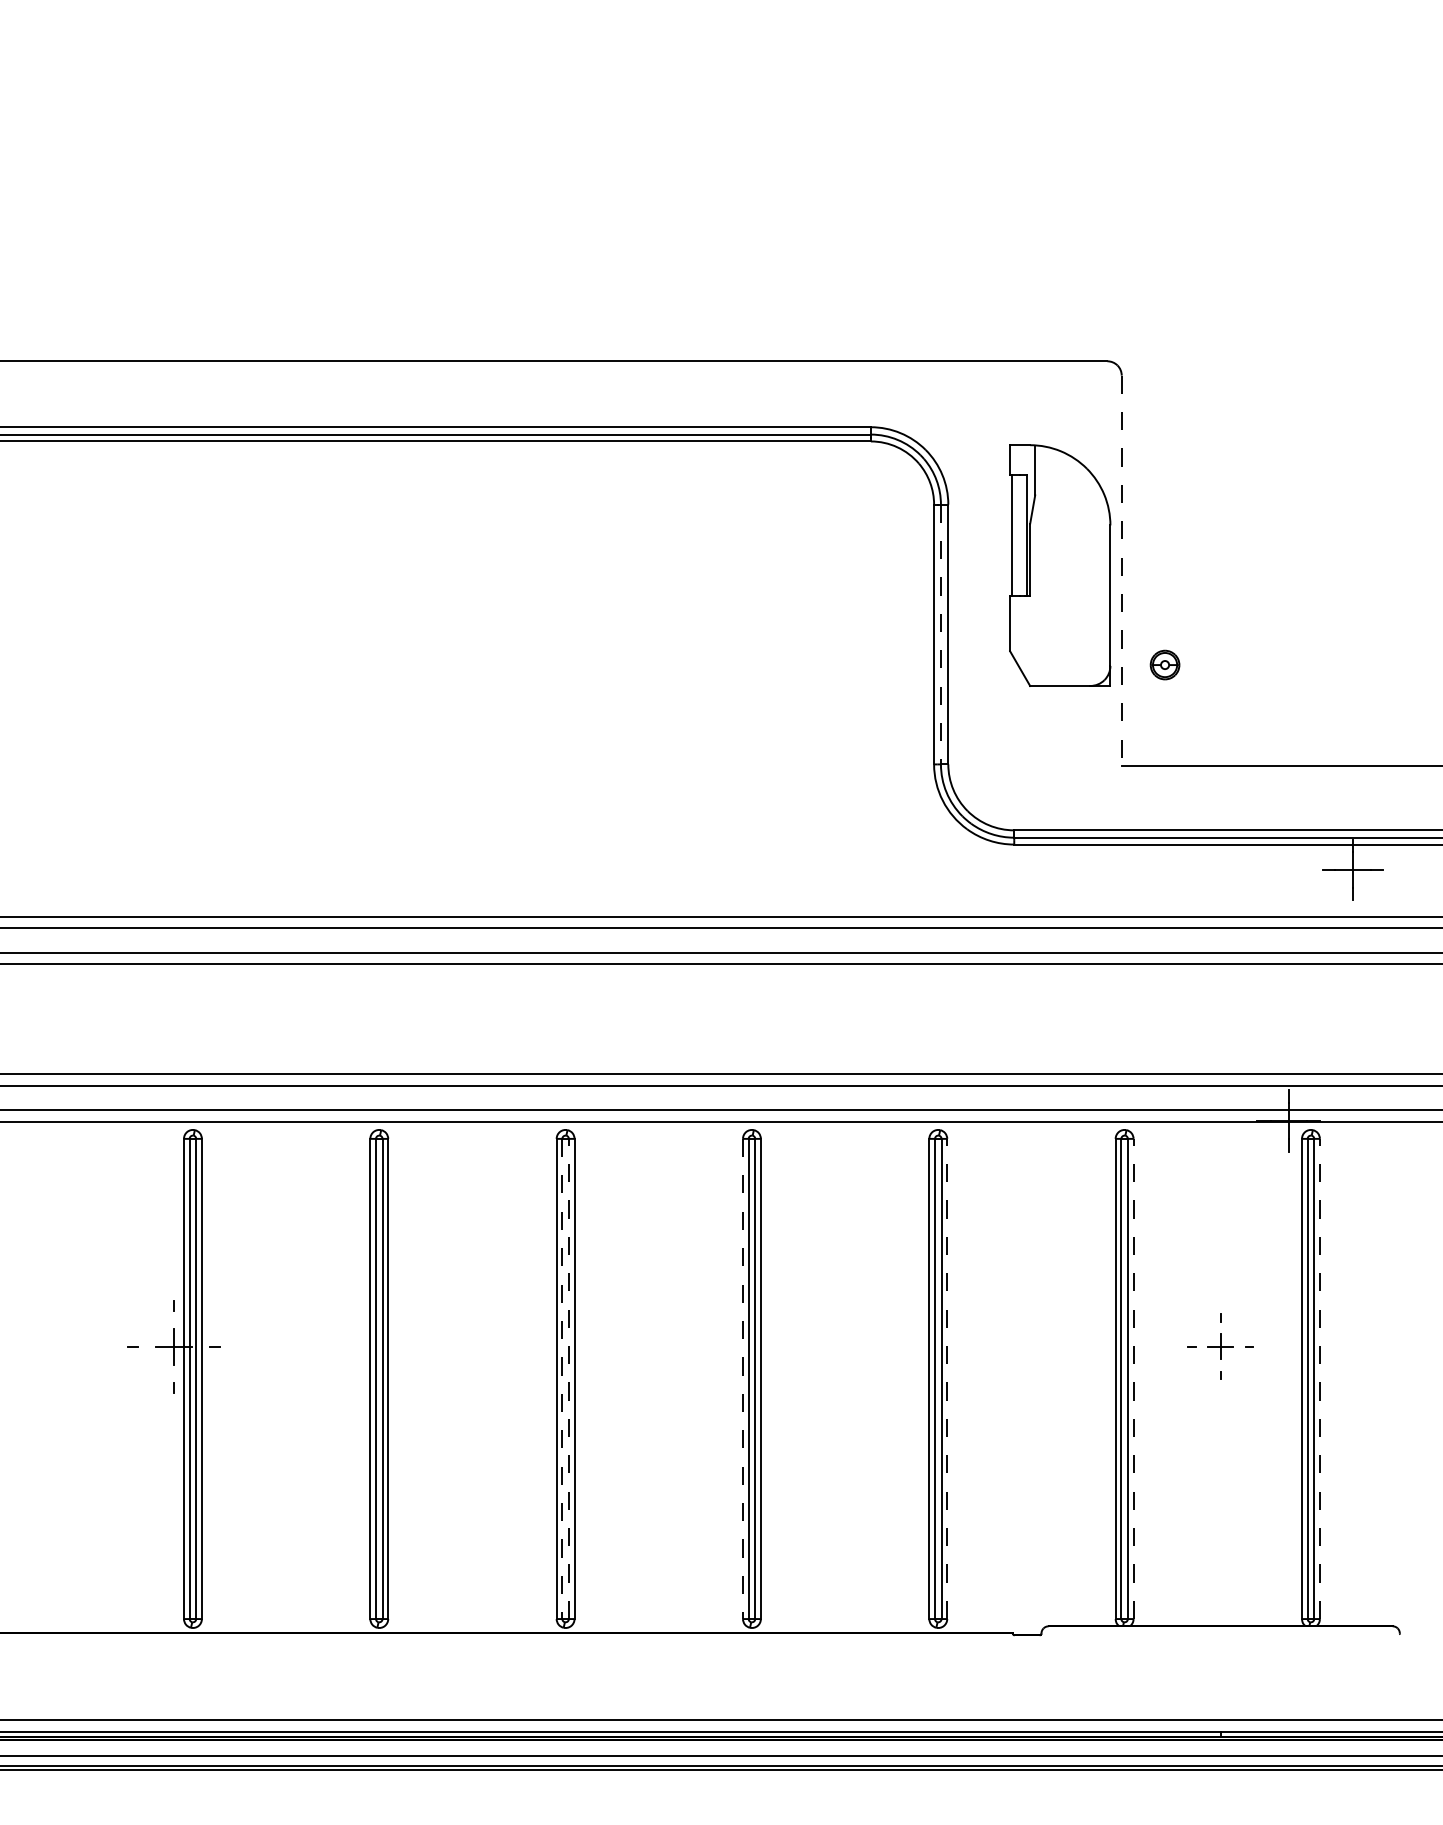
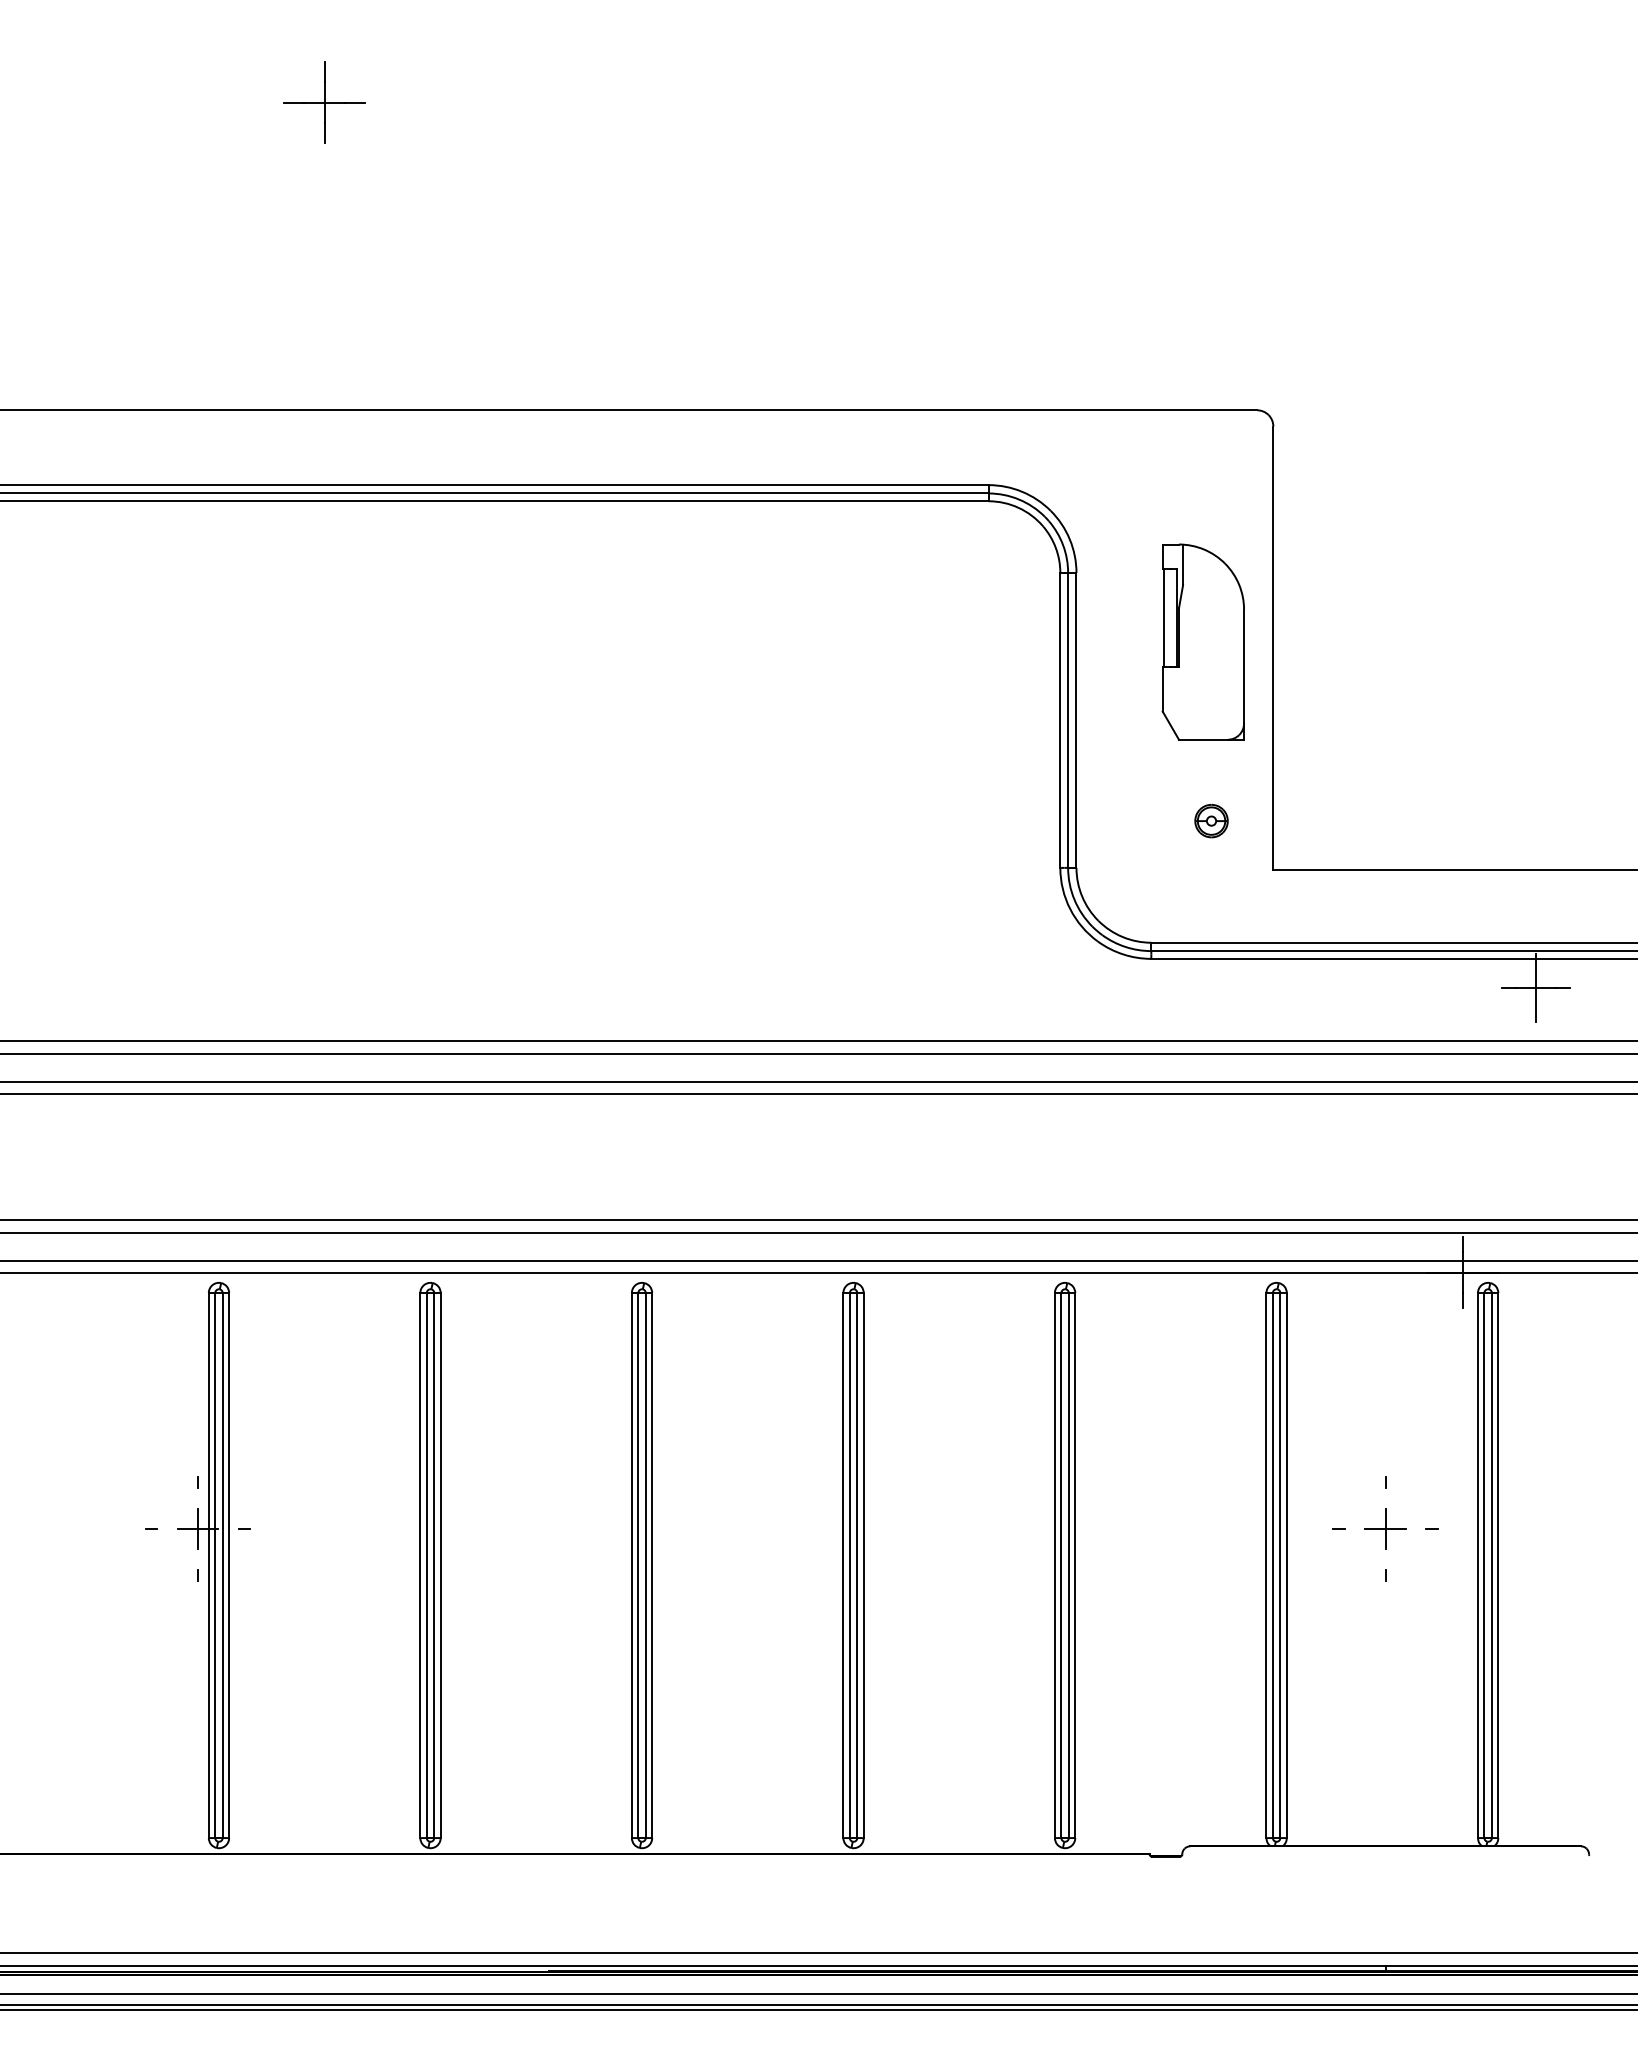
part: (285, 90) -> (324, 102), added
part: (1059, 564) -> (1202, 641), size x0.71
line: (1121, 571) -> (1273, 648), dashed -> solid
line: (941, 634) -> (1068, 720), dashed -> solid
part: (1165, 665) -> (1211, 821), moved
part: (1220, 1346) -> (1385, 1528), size x1.43
line: (562, 1378) -> (638, 1565), dashed -> solid
line: (568, 1378) -> (645, 1565), dashed -> solid
line: (743, 1378) -> (843, 1565), dashed -> solid
line: (947, 1378) -> (1075, 1565), dashed -> solid
line: (1133, 1378) -> (1286, 1565), dashed -> solid
line: (1320, 1378) -> (1498, 1565), dashed -> solid

